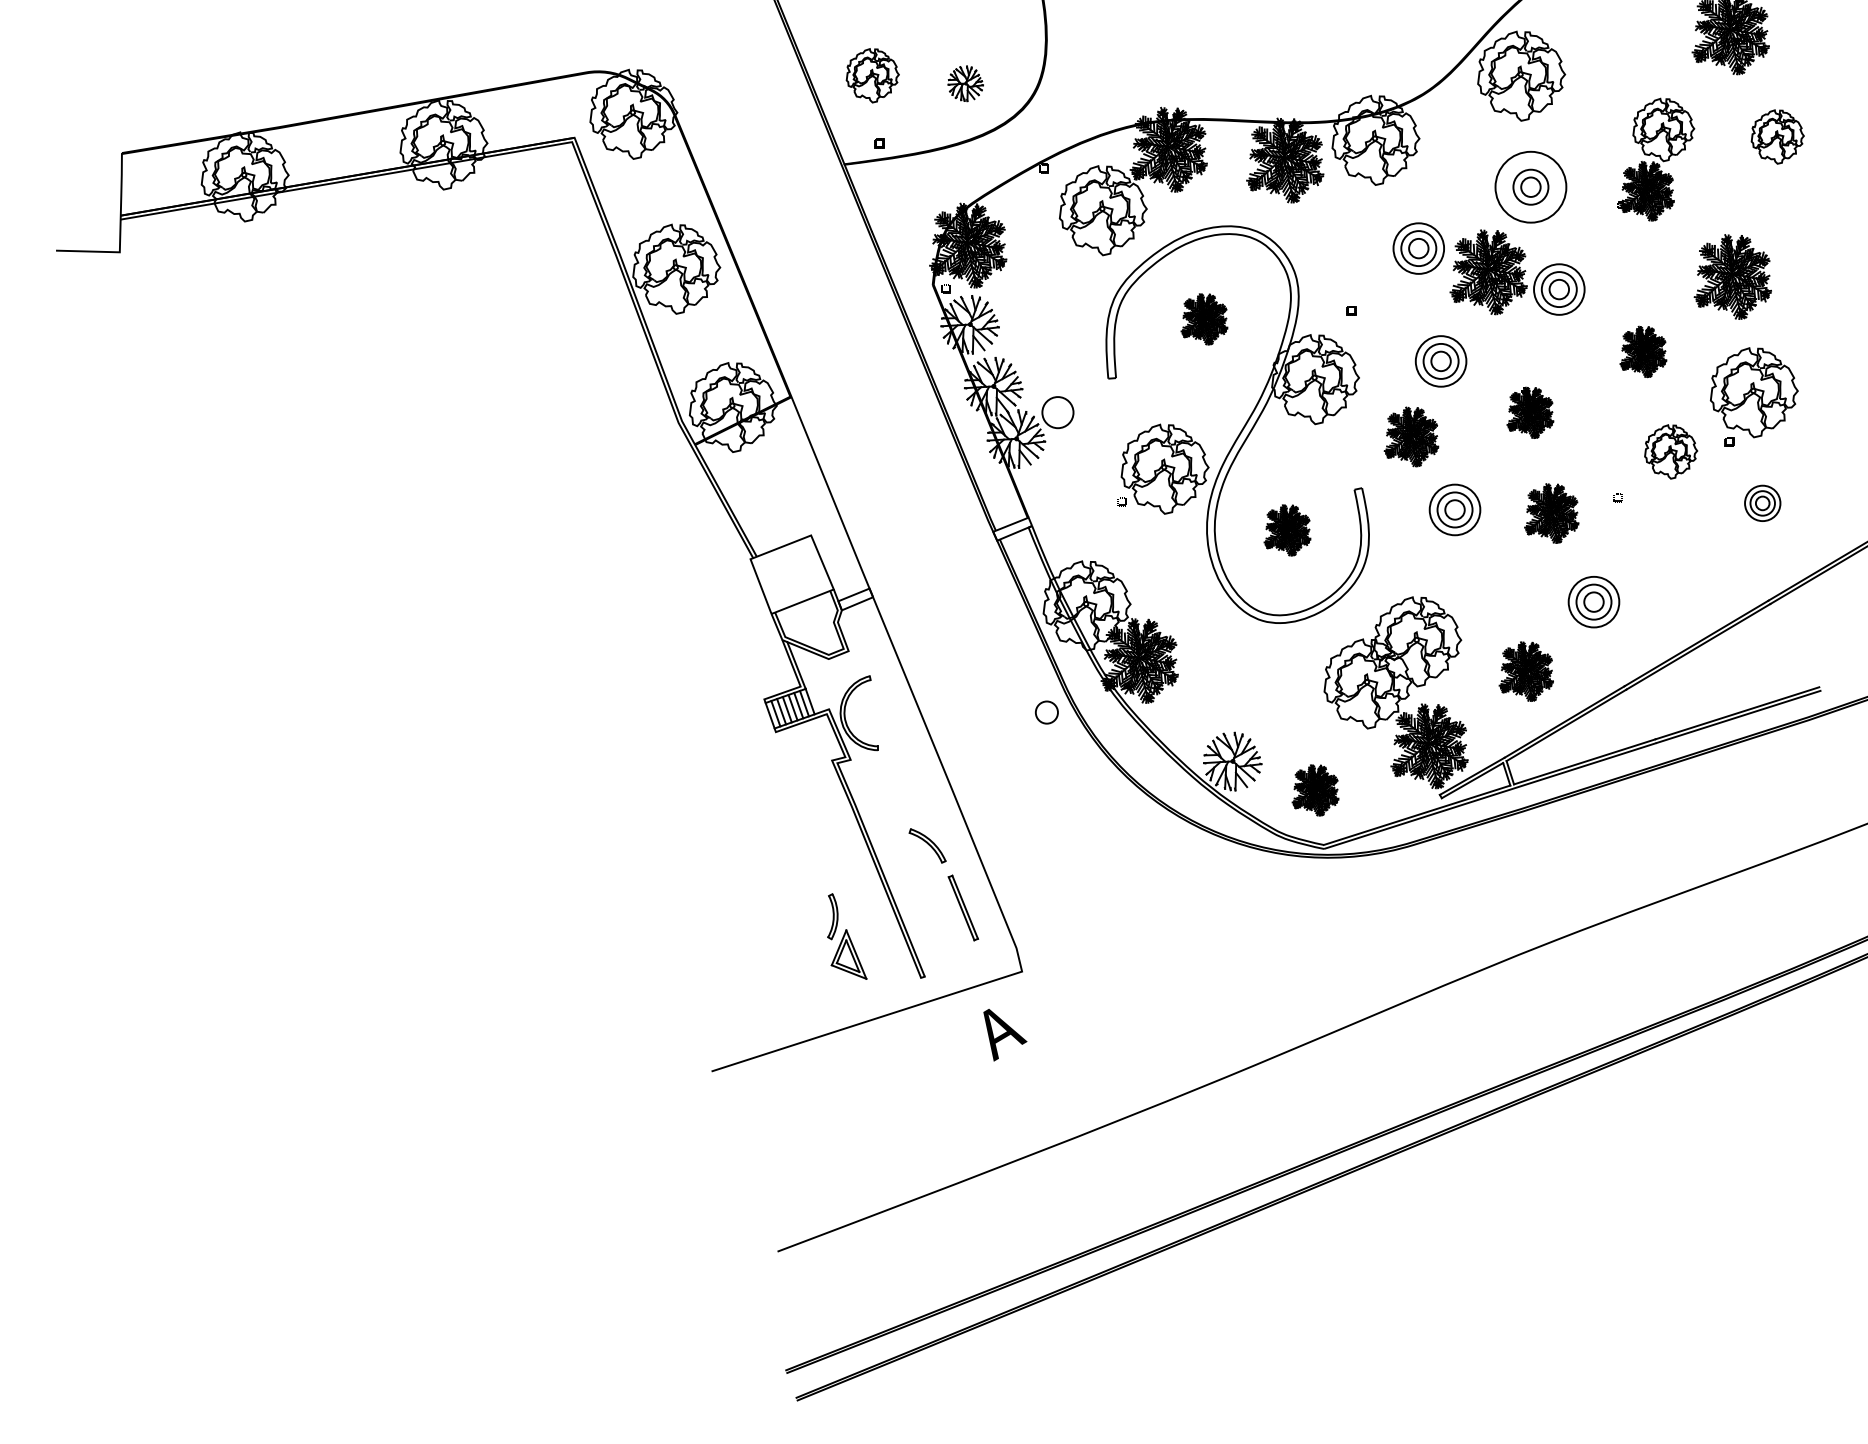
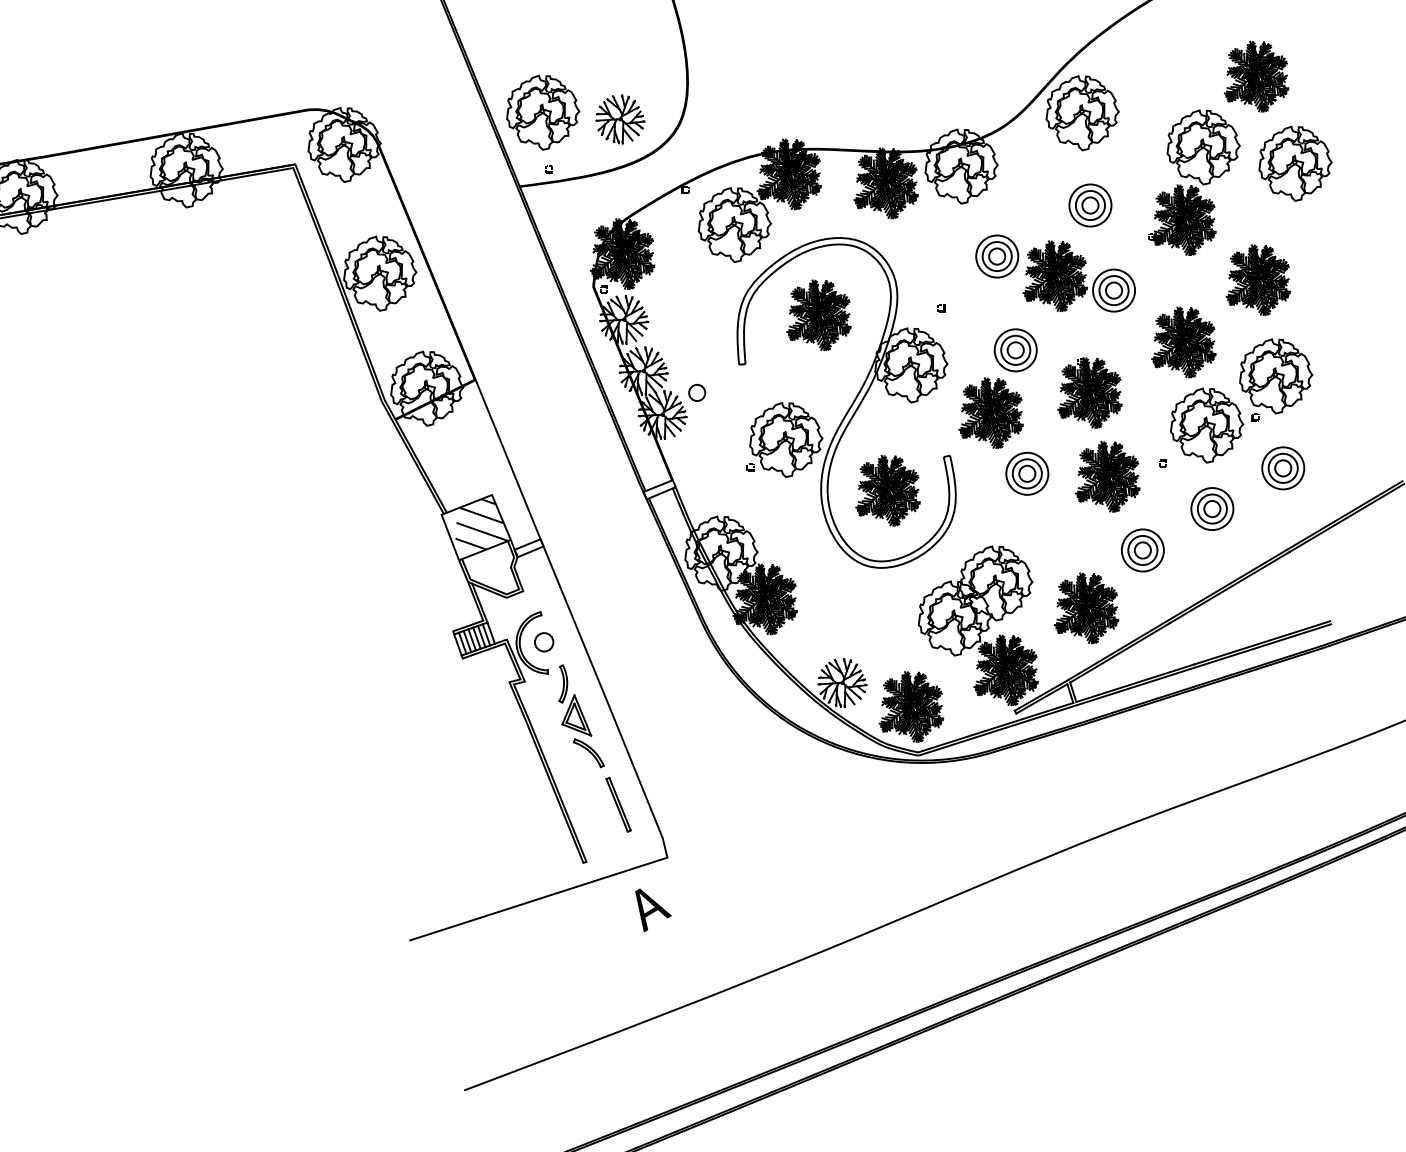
part: (872, 75) -> (543, 112), size x1.67
part: (965, 83) -> (620, 119), size x1.67
part: (1777, 136) -> (1295, 163), size x1.67
part: (1655, 159) -> (1194, 182), size x1.43
circle: (1530, 186) -> (1090, 204), size x0.71
part: (1204, 319) -> (819, 315), size x1.67
part: (1643, 351) -> (1184, 342), size x1.67
circle: (1057, 412) -> (696, 392), size x0.62
part: (1530, 412) -> (1090, 392), size x1.67
part: (1411, 436) -> (991, 412), size x1.43
part: (1670, 451) -> (1206, 425), size x1.67
part: (1762, 503) -> (1282, 468), size x1.43
part: (1551, 513) -> (1107, 476), size x1.43
part: (1287, 530) -> (888, 490), size x1.67
part: (1677, 552) -> (1212, 509), added
hatch: (798, 570) -> (481, 524), added
part: (1526, 671) -> (1086, 608), size x1.43
circle: (1046, 712) -> (543, 642), moved
part: (1315, 790) -> (911, 707), size x1.67
part: (847, 936) -> (575, 700), moved

